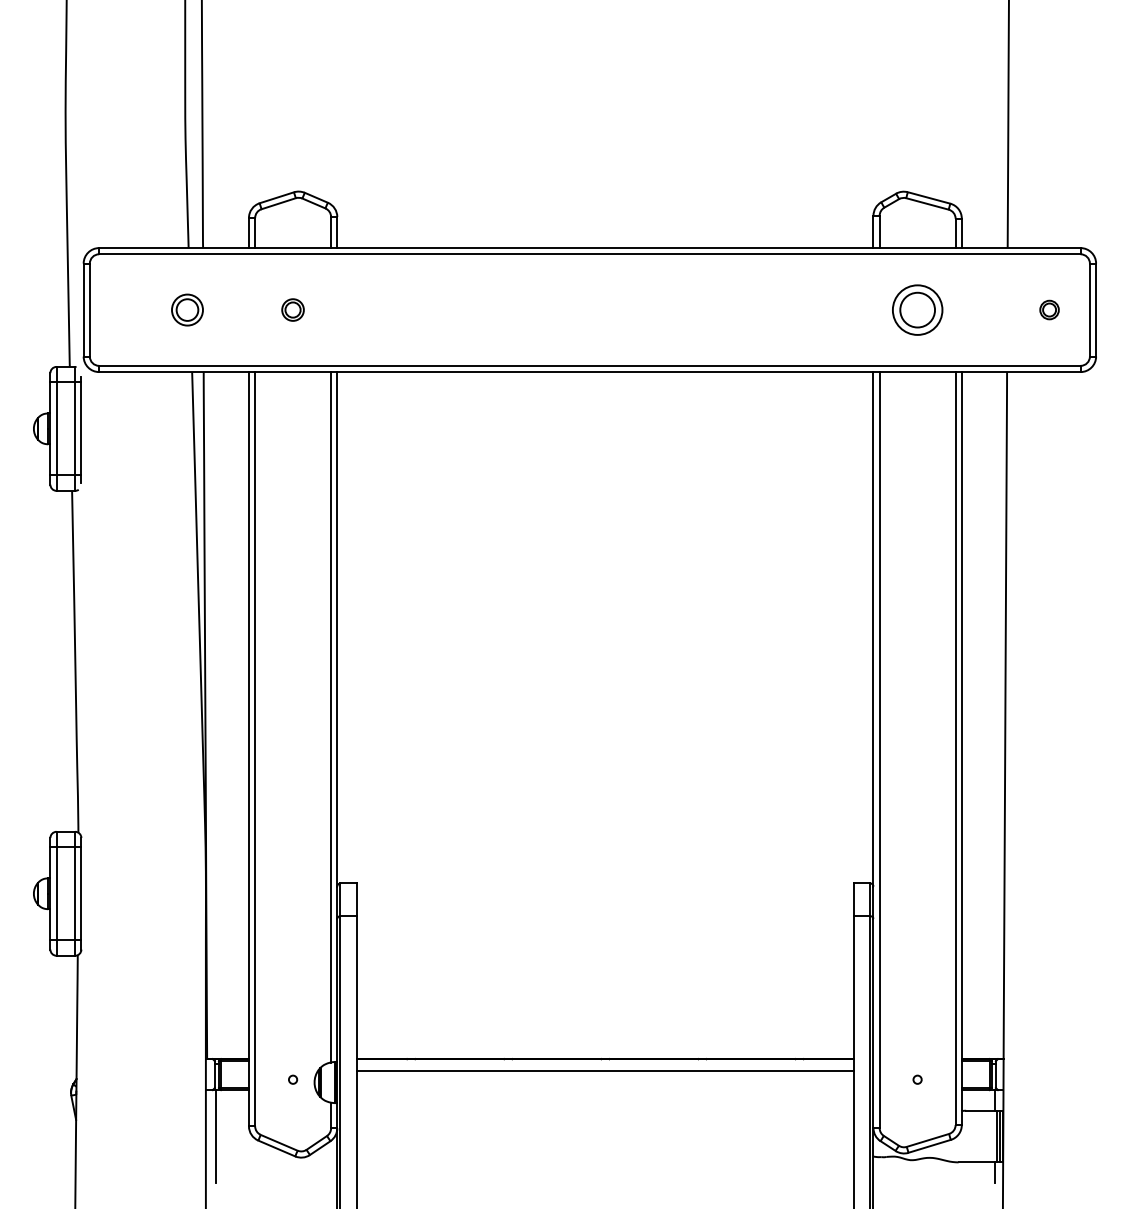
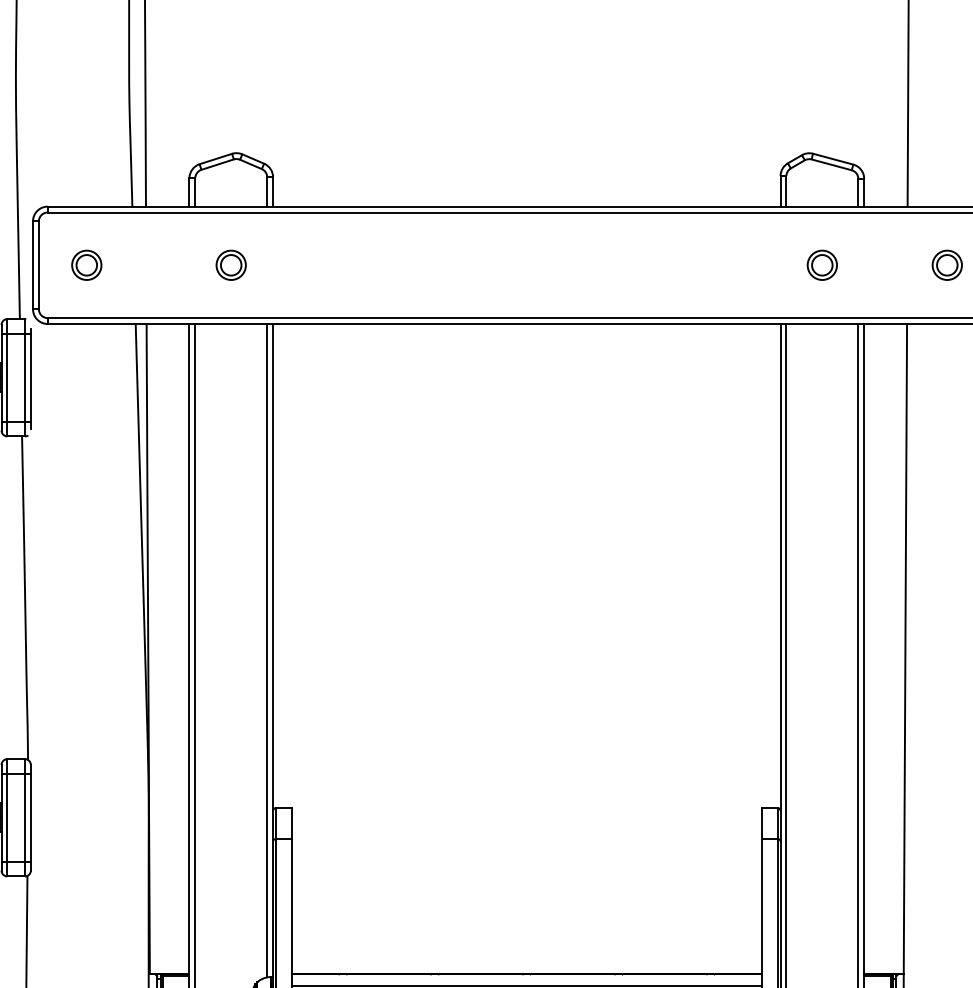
part: (187, 309) -> (86, 264), moved
part: (292, 309) -> (230, 264), size x1.43
part: (917, 309) -> (822, 264), size x0.62
part: (1049, 309) -> (947, 264), size x1.67

